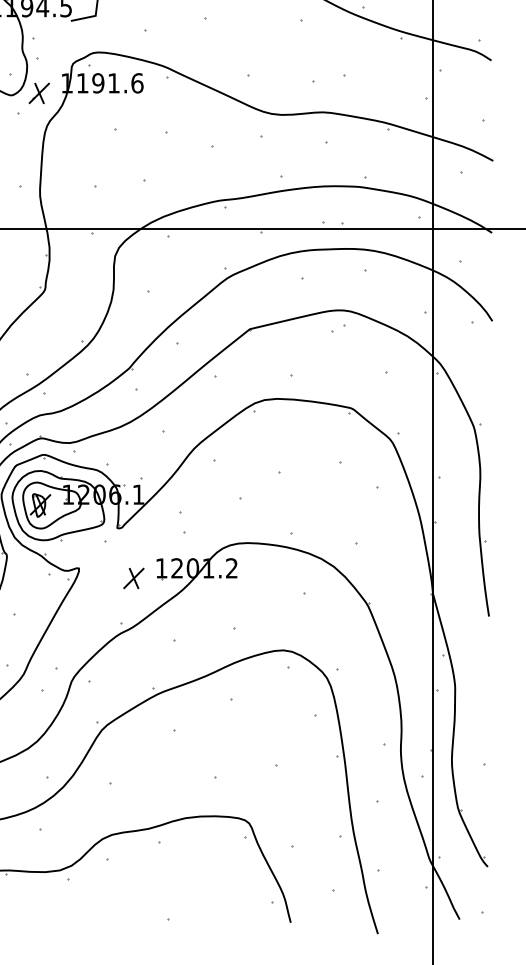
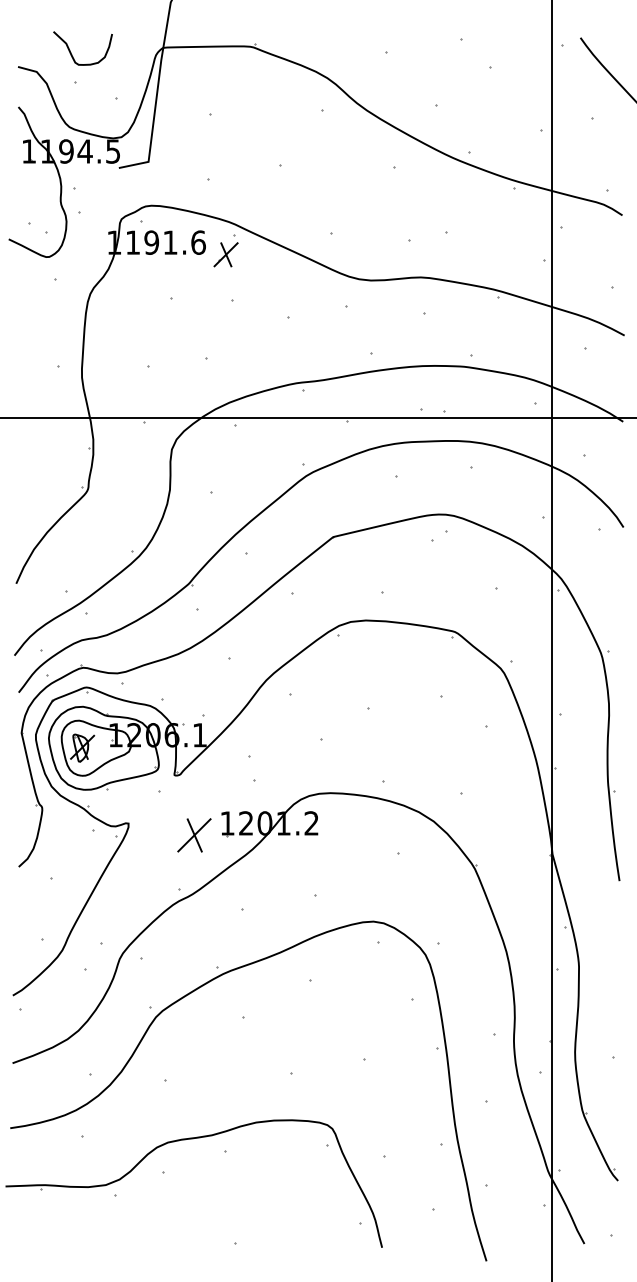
part: (38, 93) -> (225, 254), moved
part: (133, 578) -> (193, 835), size x1.4

